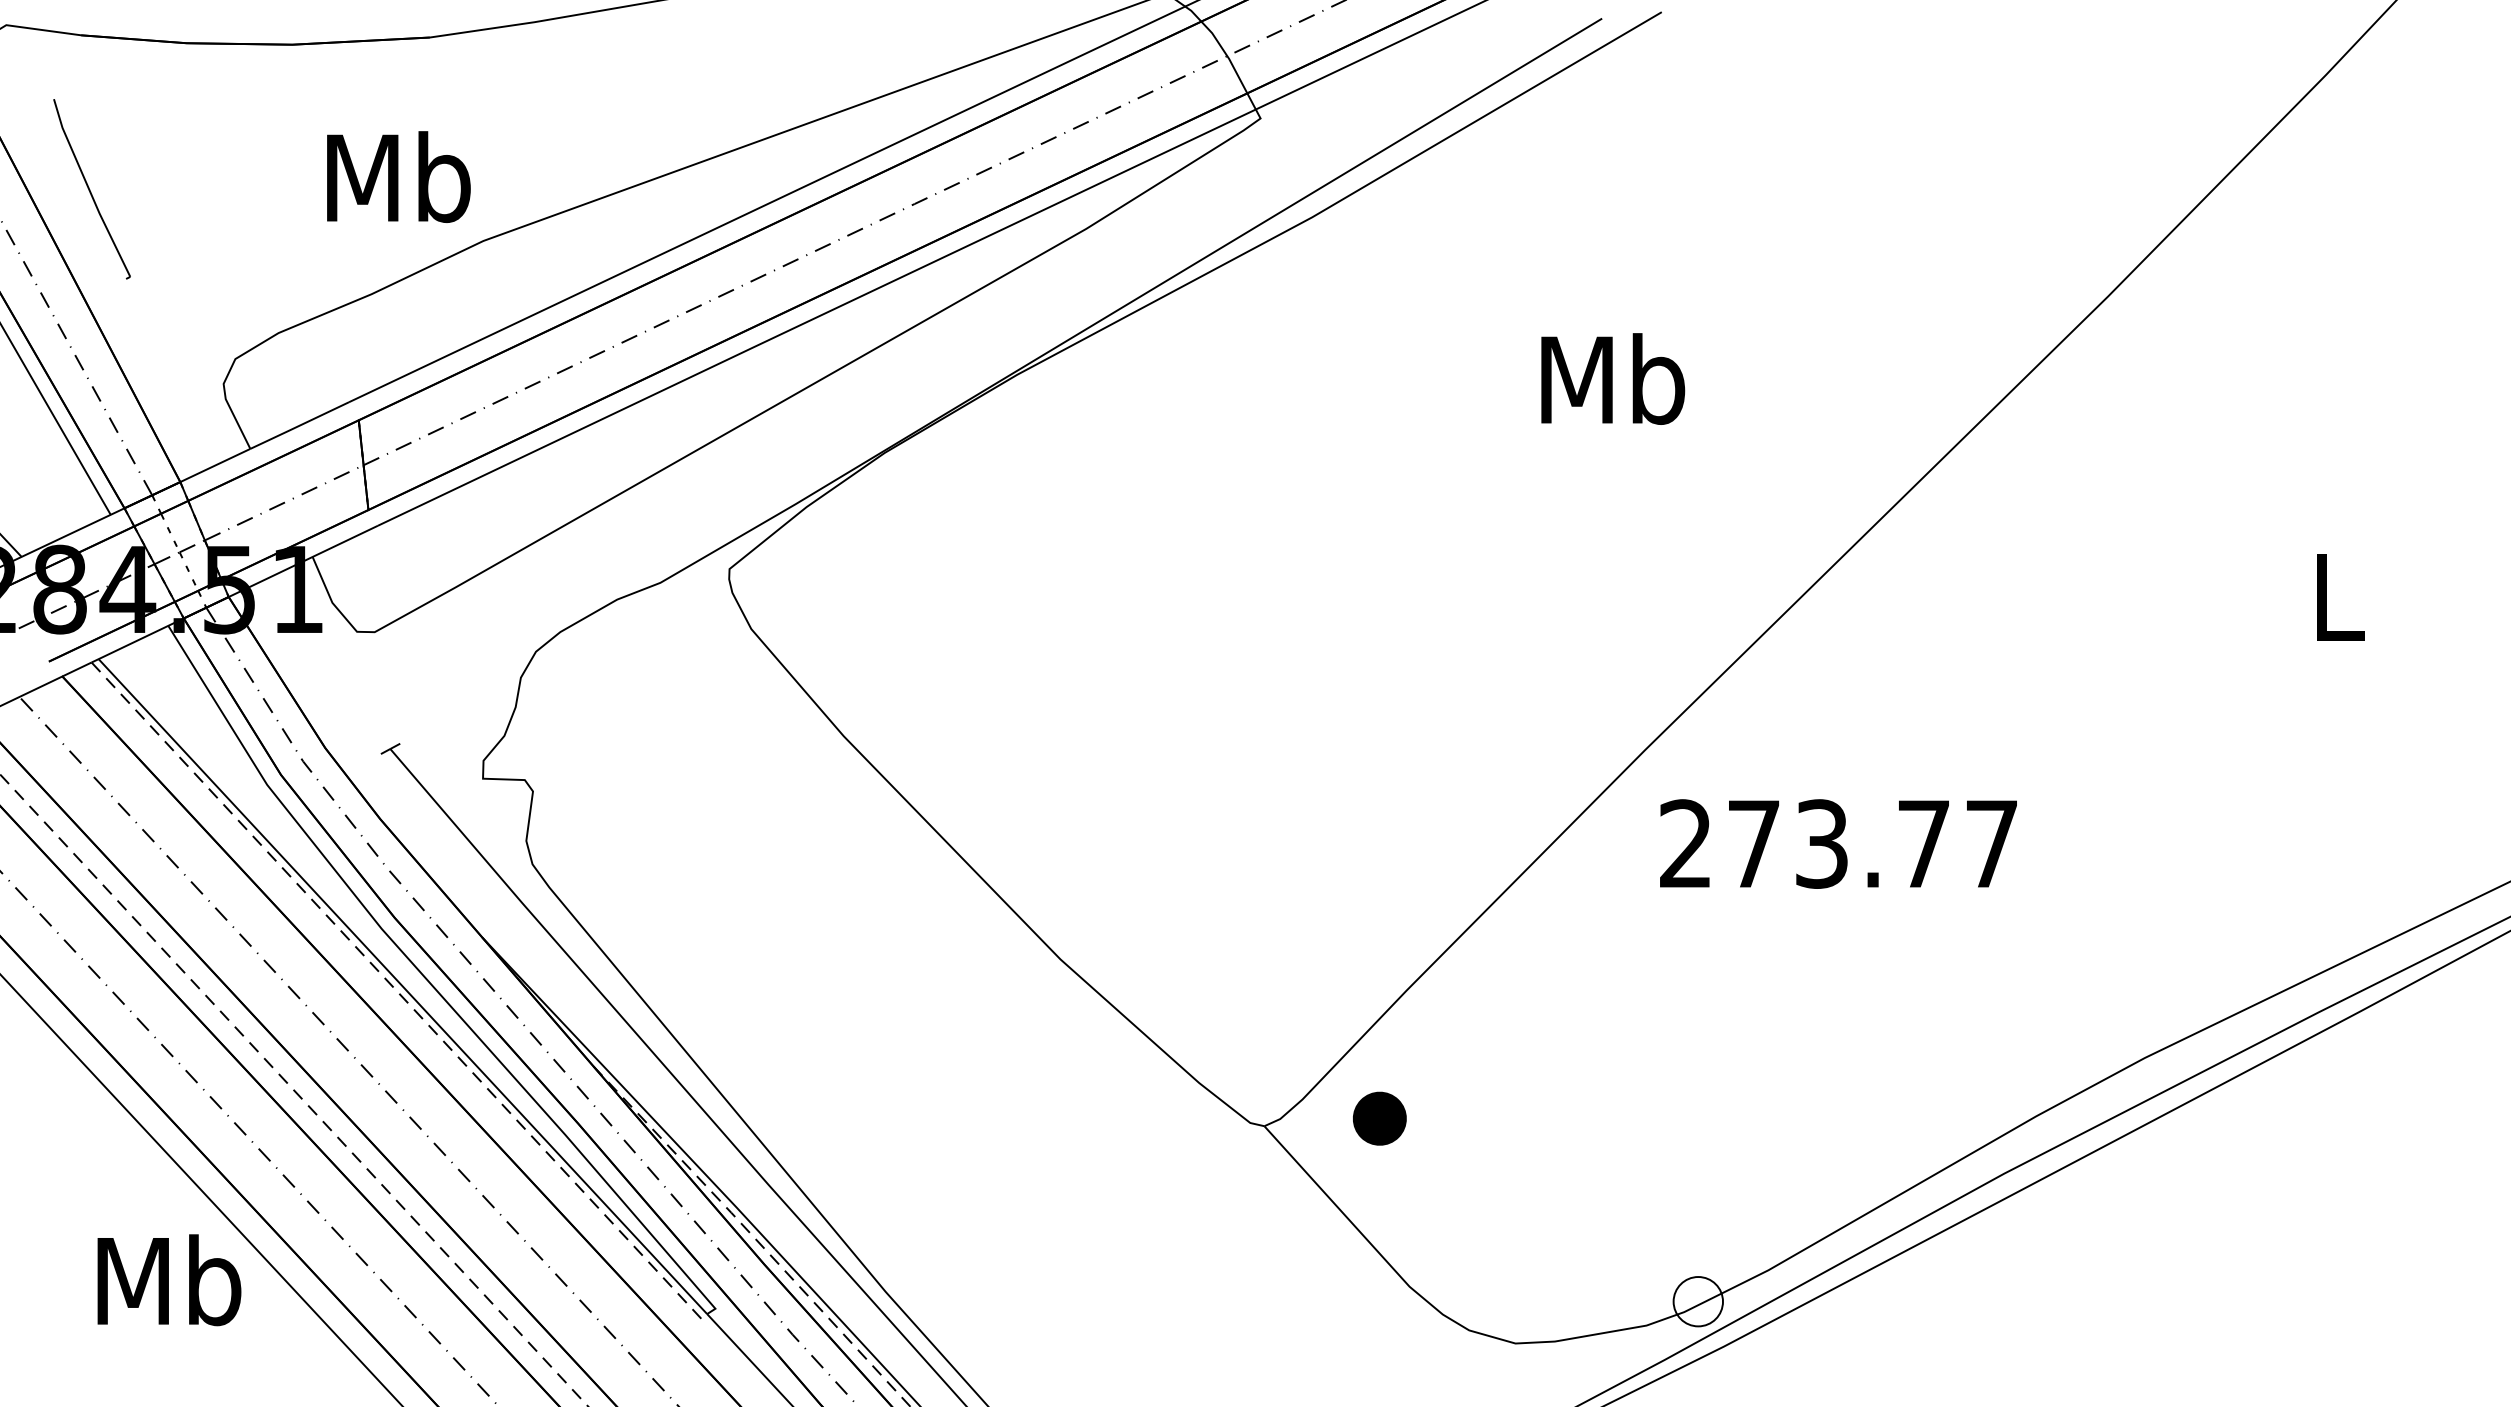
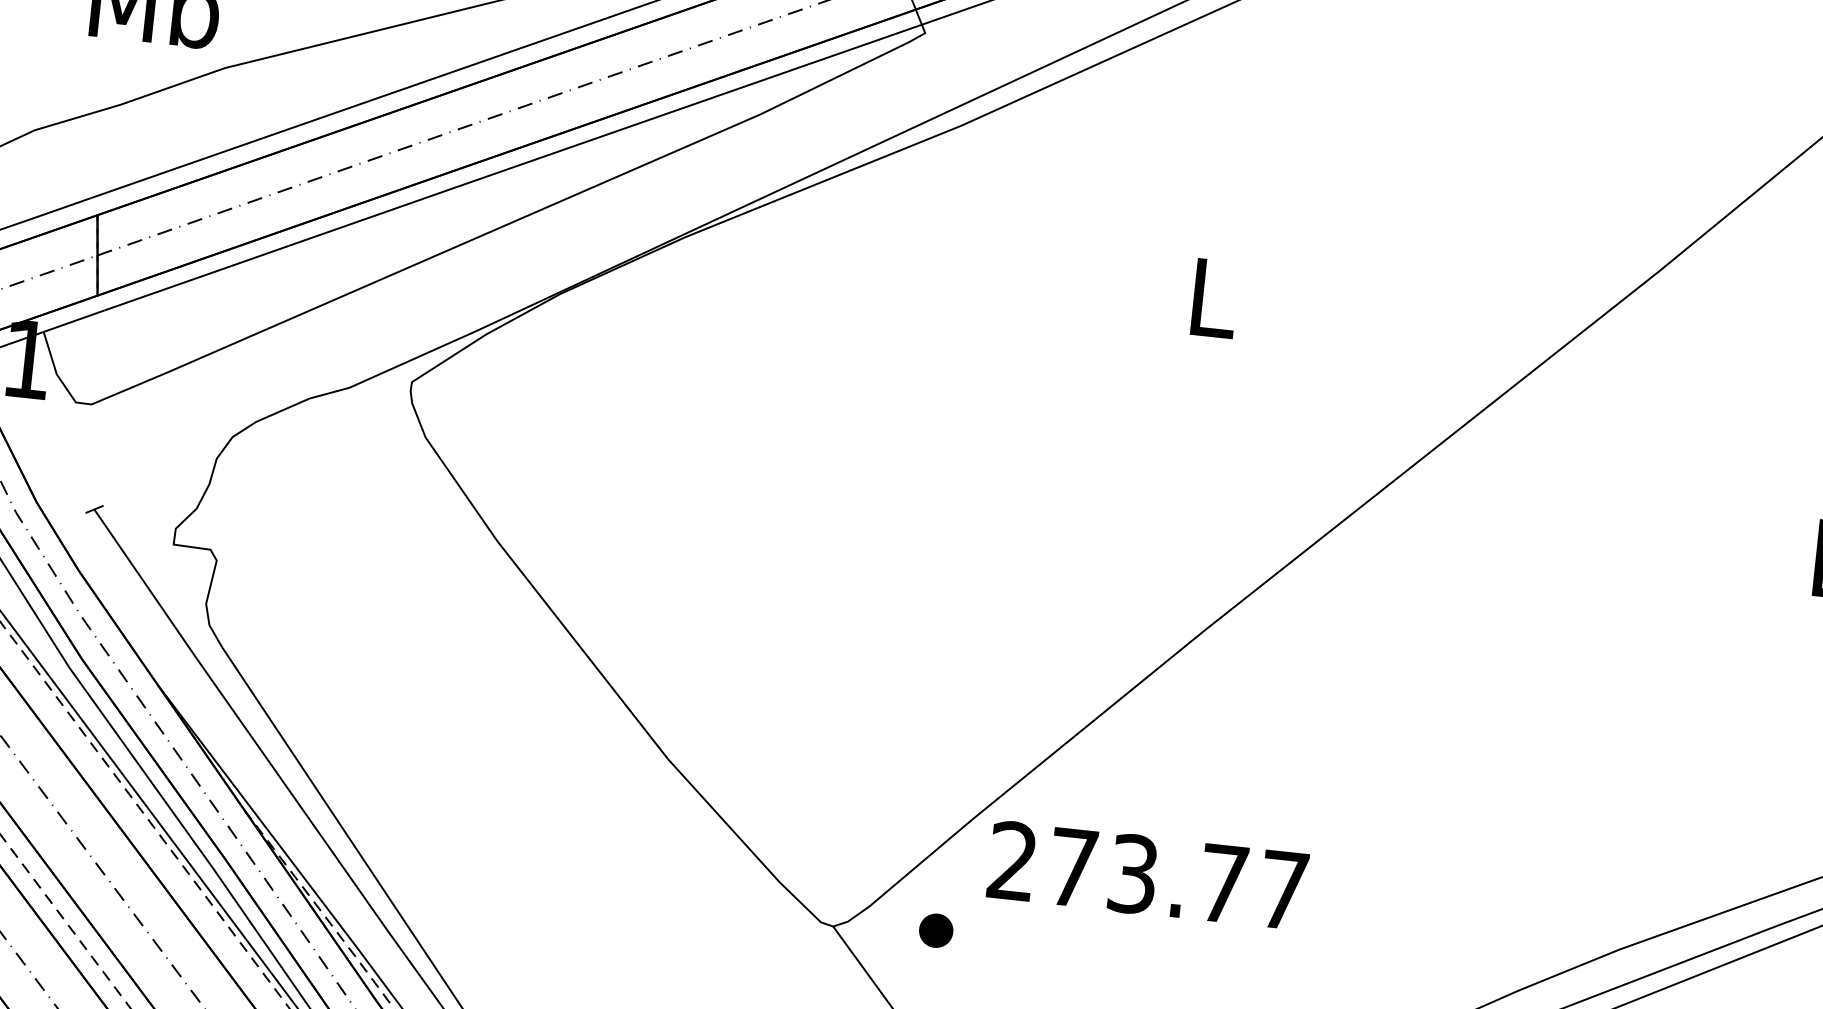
text: (1613, 378) -> (1213, 296), Mb -> L
text: (1838, 843) -> (1147, 875), moved
part: (1379, 1118) -> (935, 930), size x0.71

